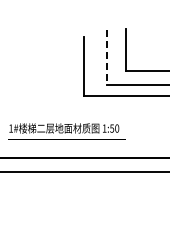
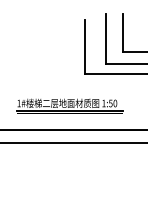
line: (107, 57) -> (106, 39), dashed -> solid
line: (66, 136) -> (69, 110), added

